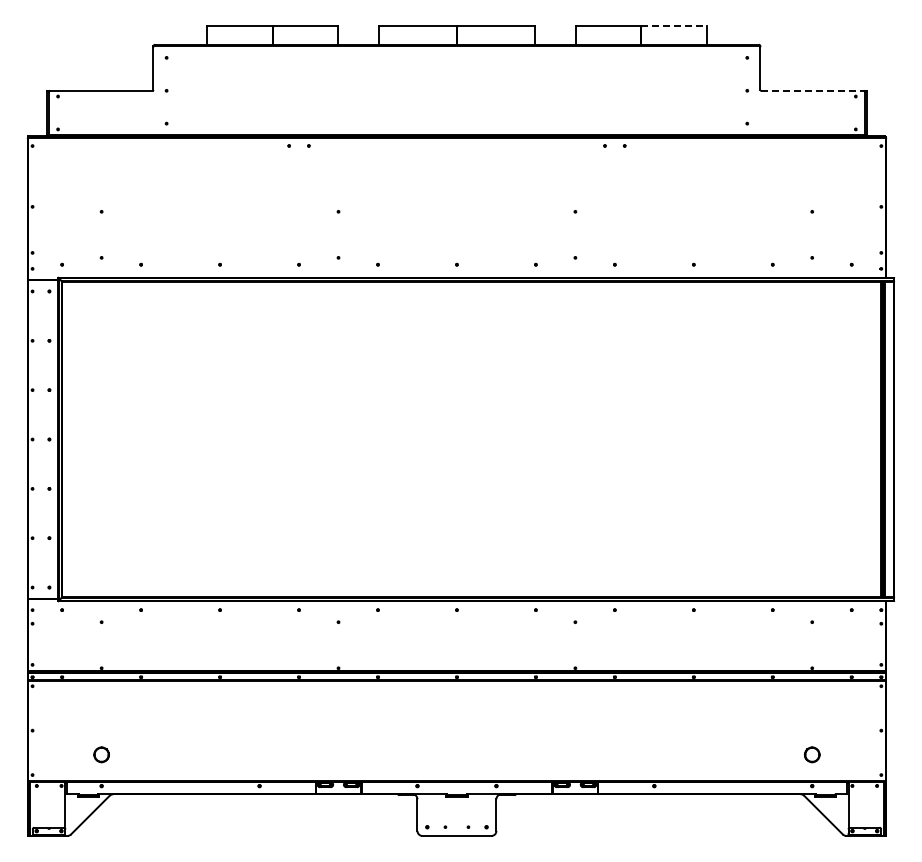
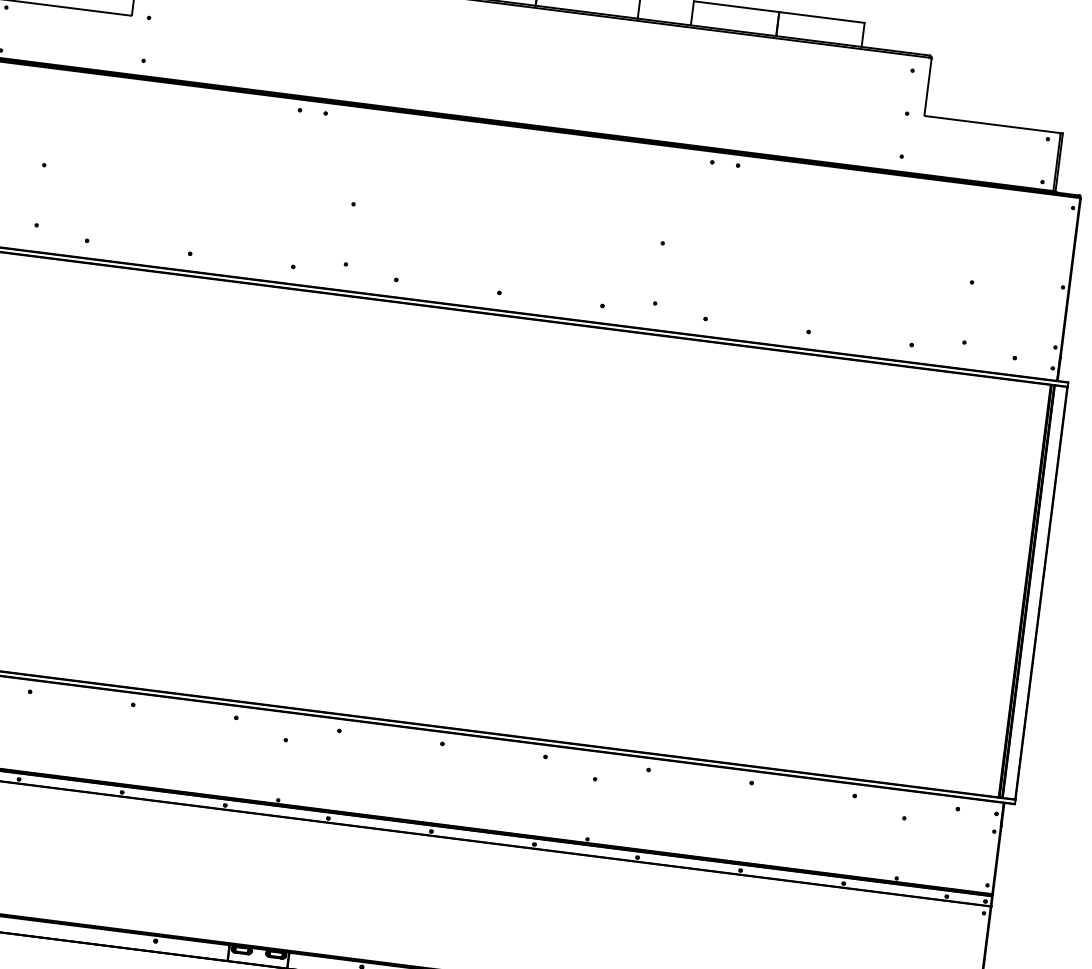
line: (673, 26) -> (821, 17), dashed -> solid
line: (813, 90) -> (993, 124), dashed -> solid

